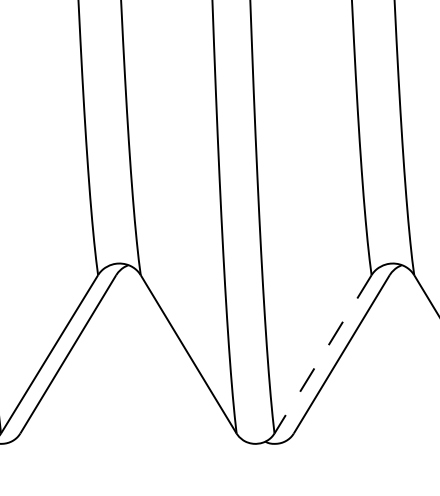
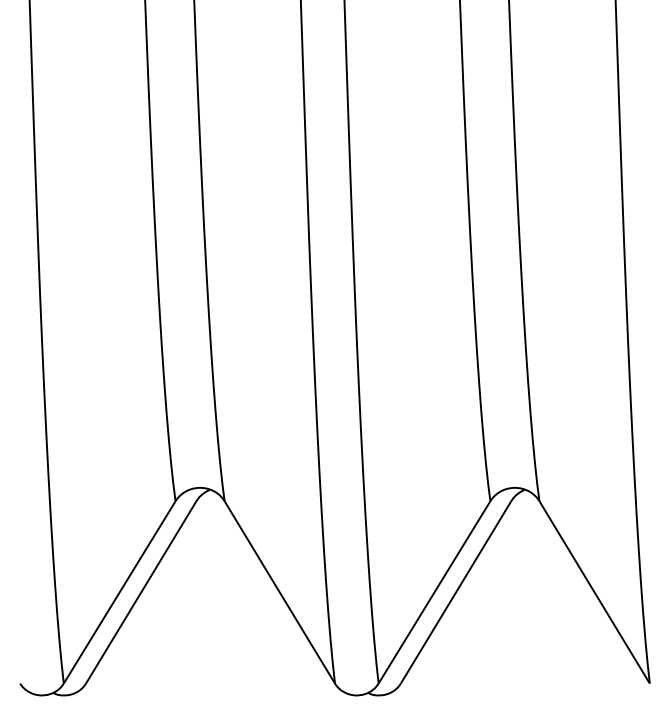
line: (323, 354) -> (434, 592), dashed -> solid

